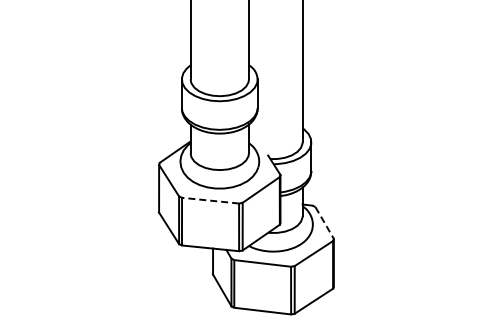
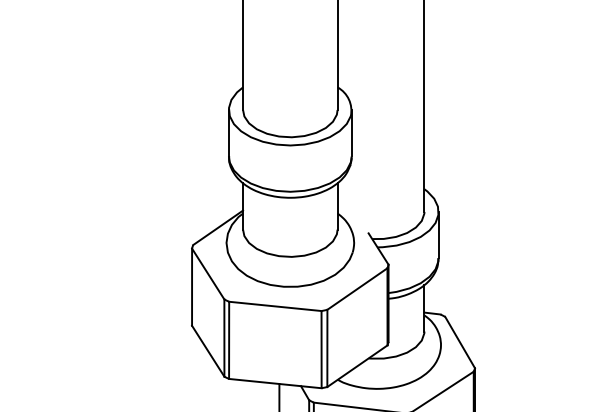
line: (210, 200) -> (275, 306), dashed -> solid
line: (324, 223) -> (459, 343), dashed -> solid

